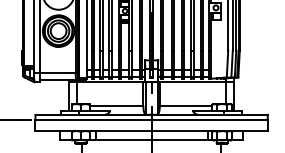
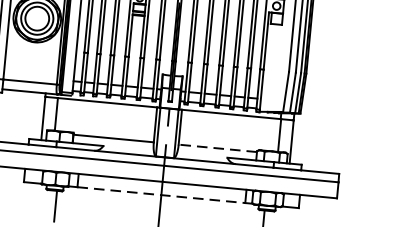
line: (185, 105) -> (217, 148), solid -> dashed
line: (151, 139) -> (161, 194), solid -> dashed

